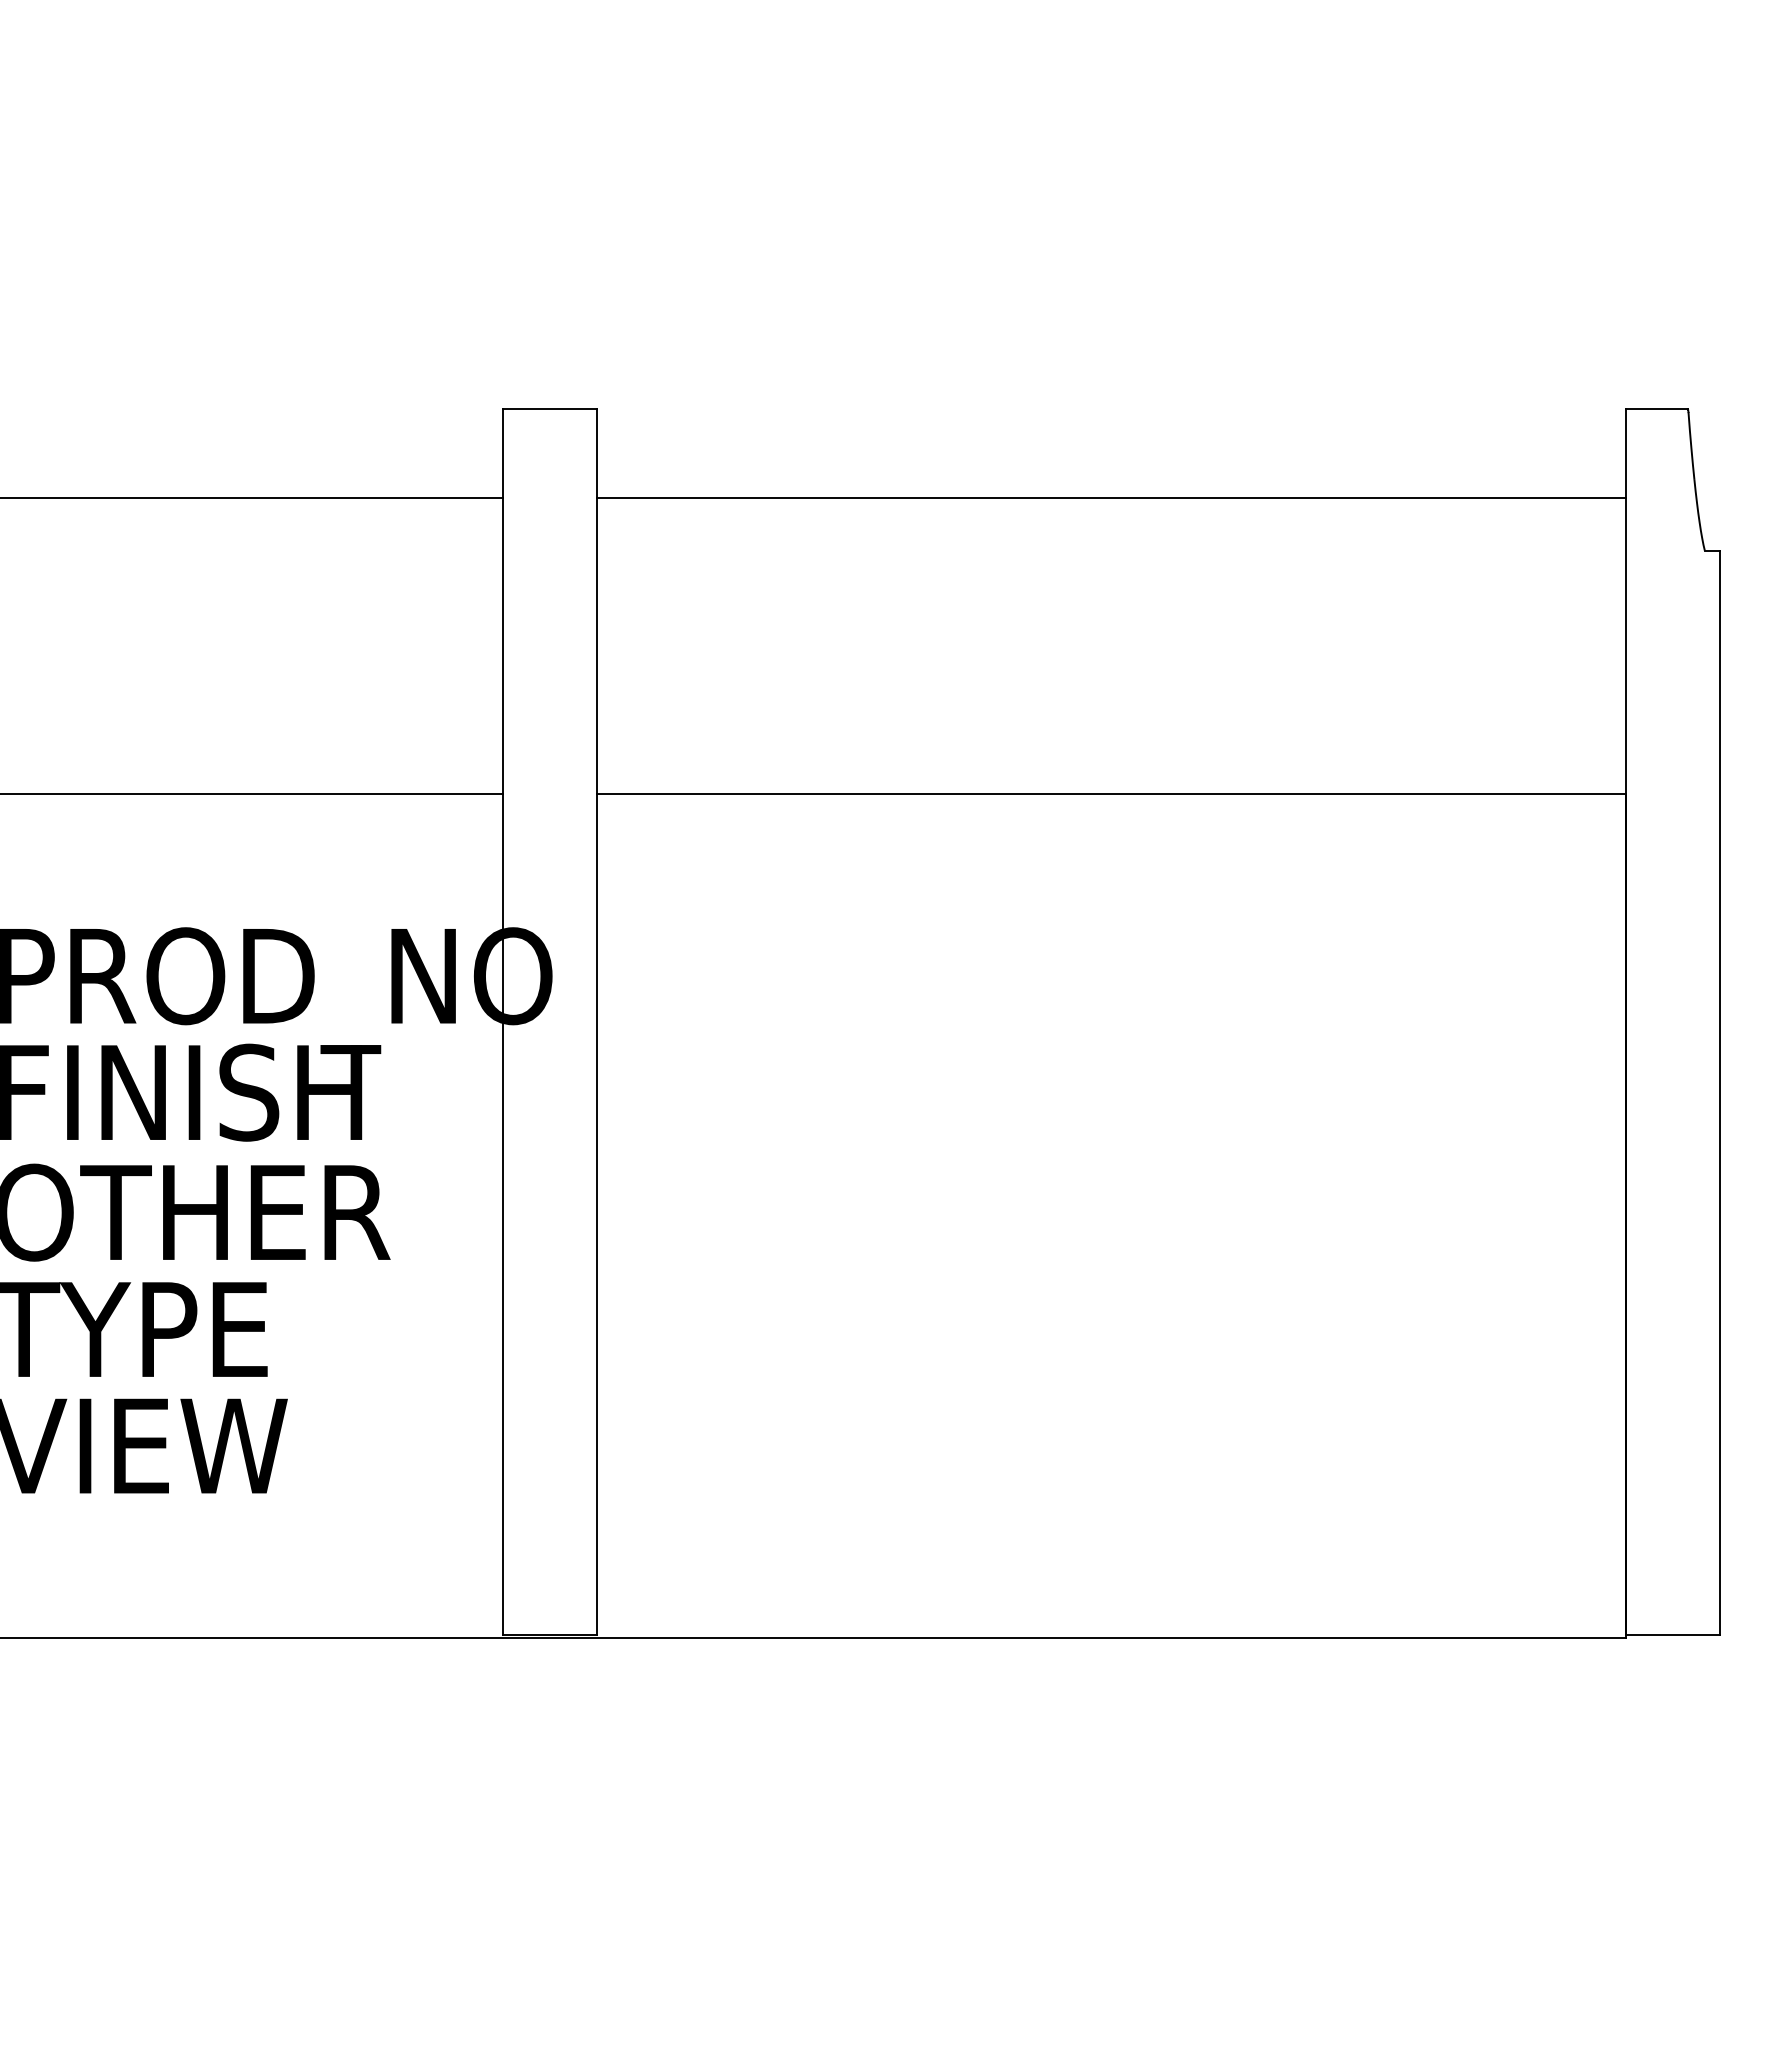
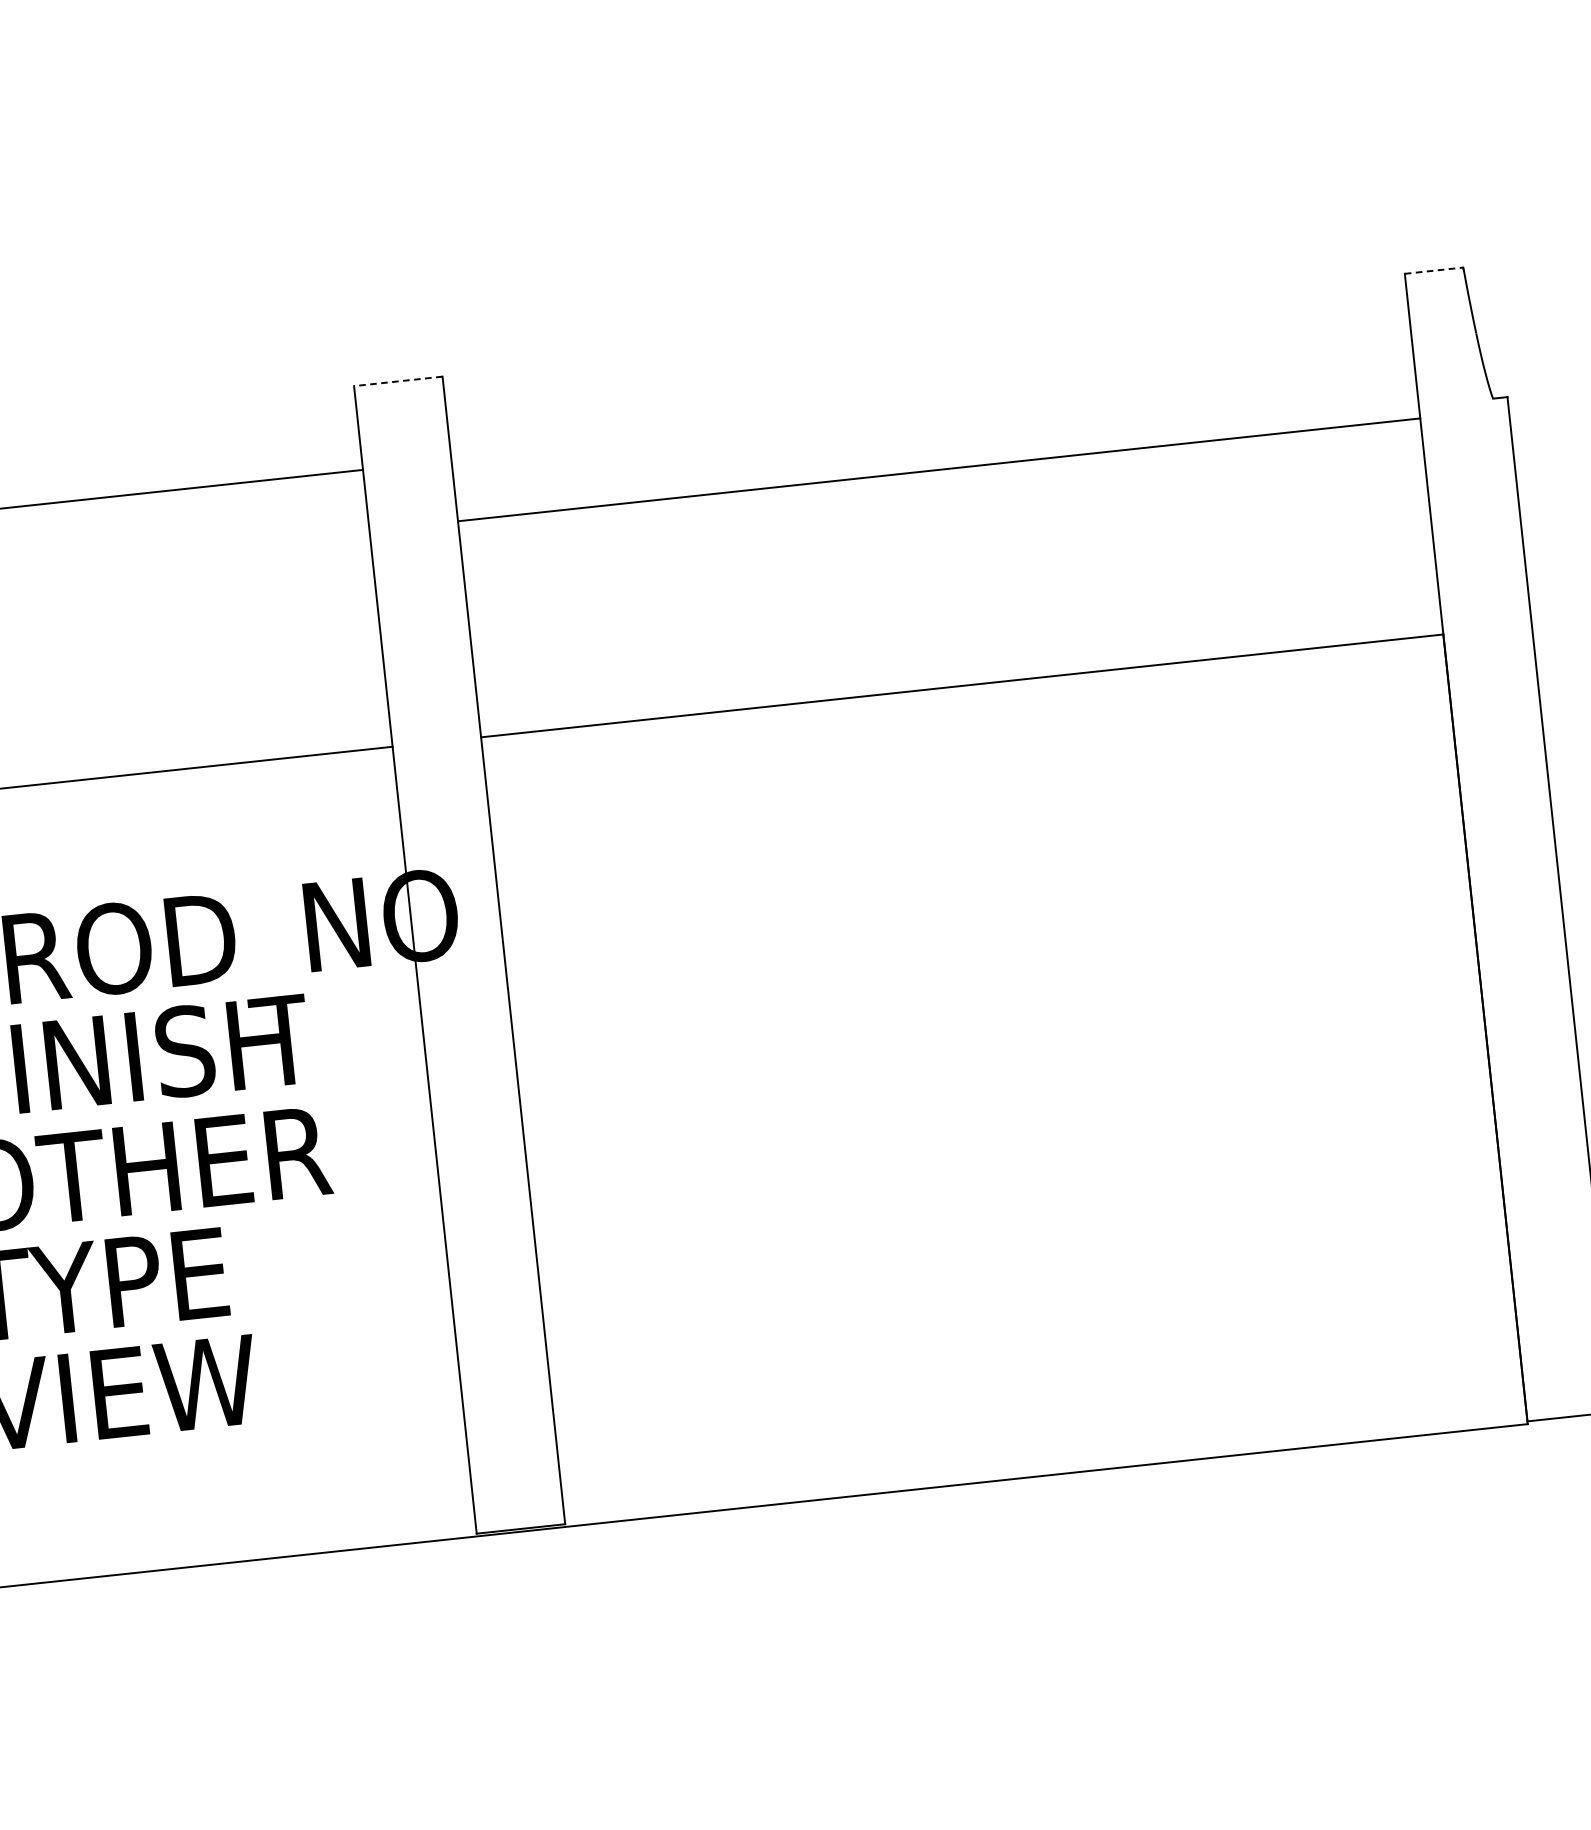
line: (549, 408) -> (397, 381), solid -> dashed
line: (1657, 408) -> (1434, 270), solid -> dashed
line: (1111, 498) -> (939, 469), moved

